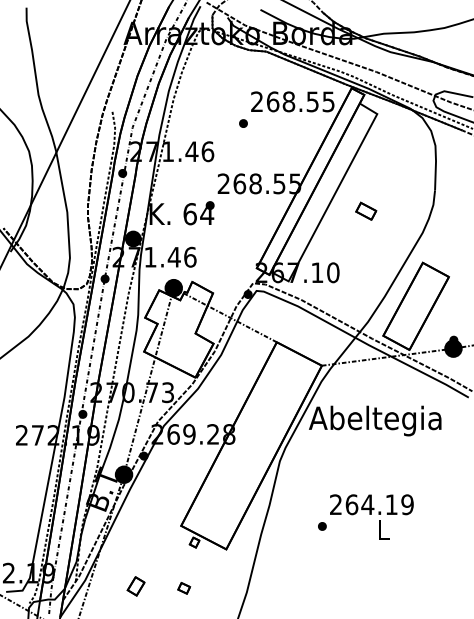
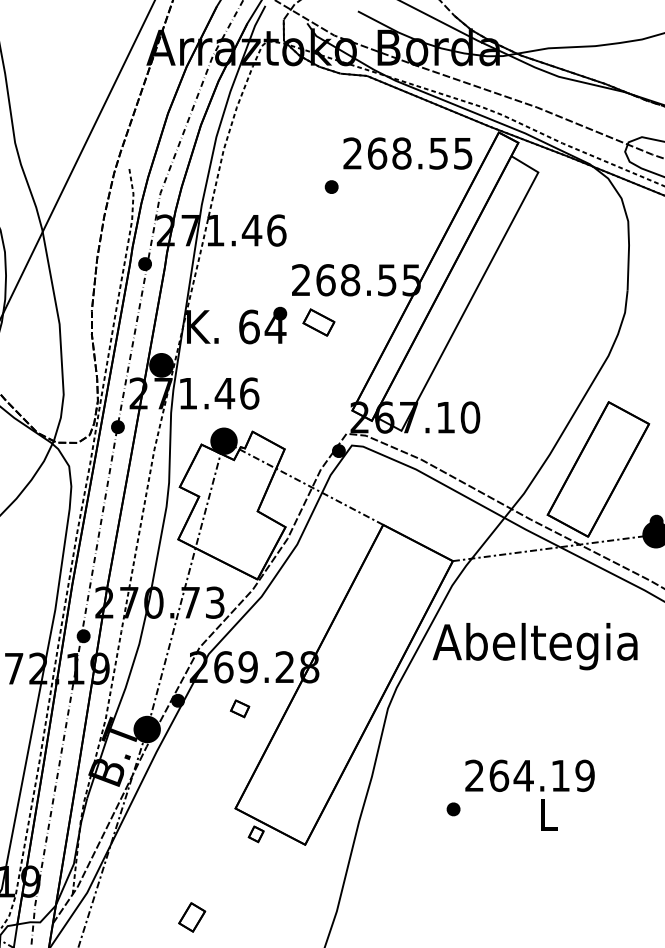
part: (366, 210) -> (319, 321), moved
part: (135, 586) -> (191, 917), moved
part: (184, 588) -> (240, 709), moved

